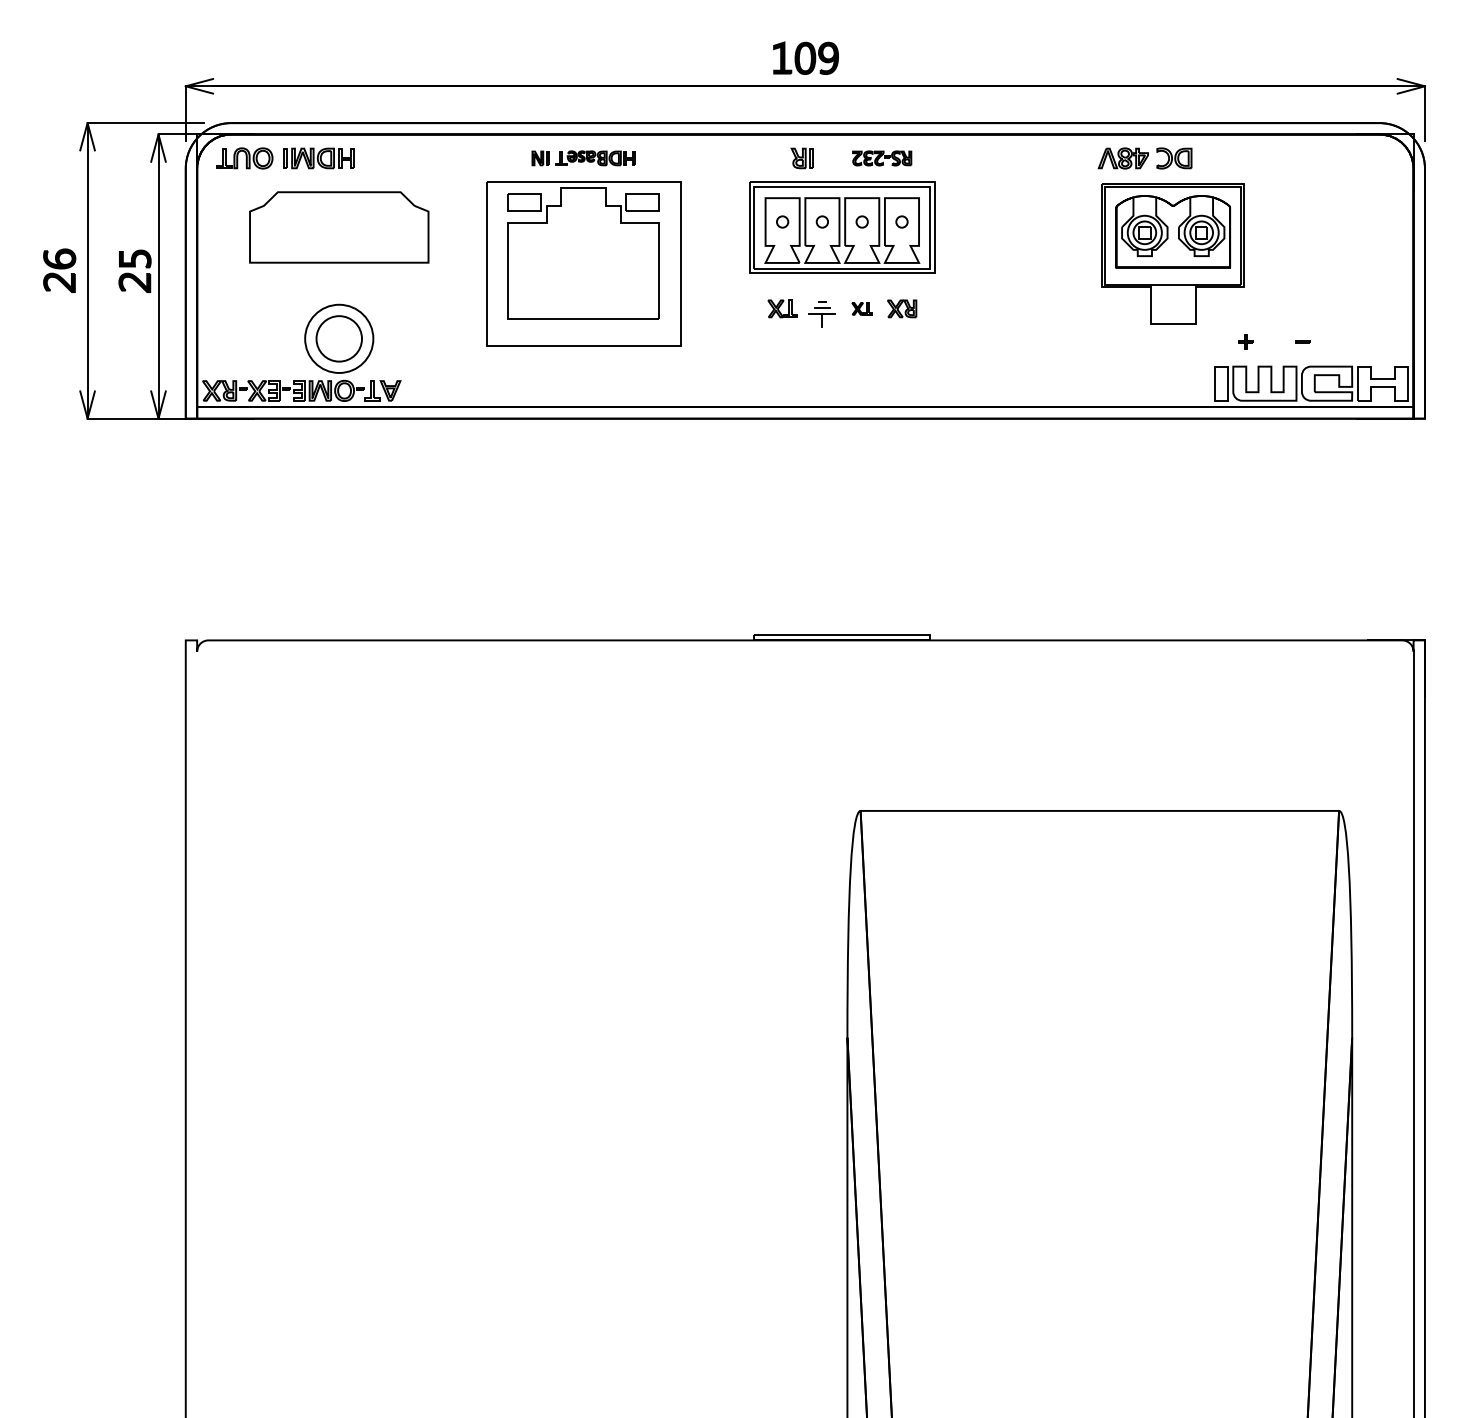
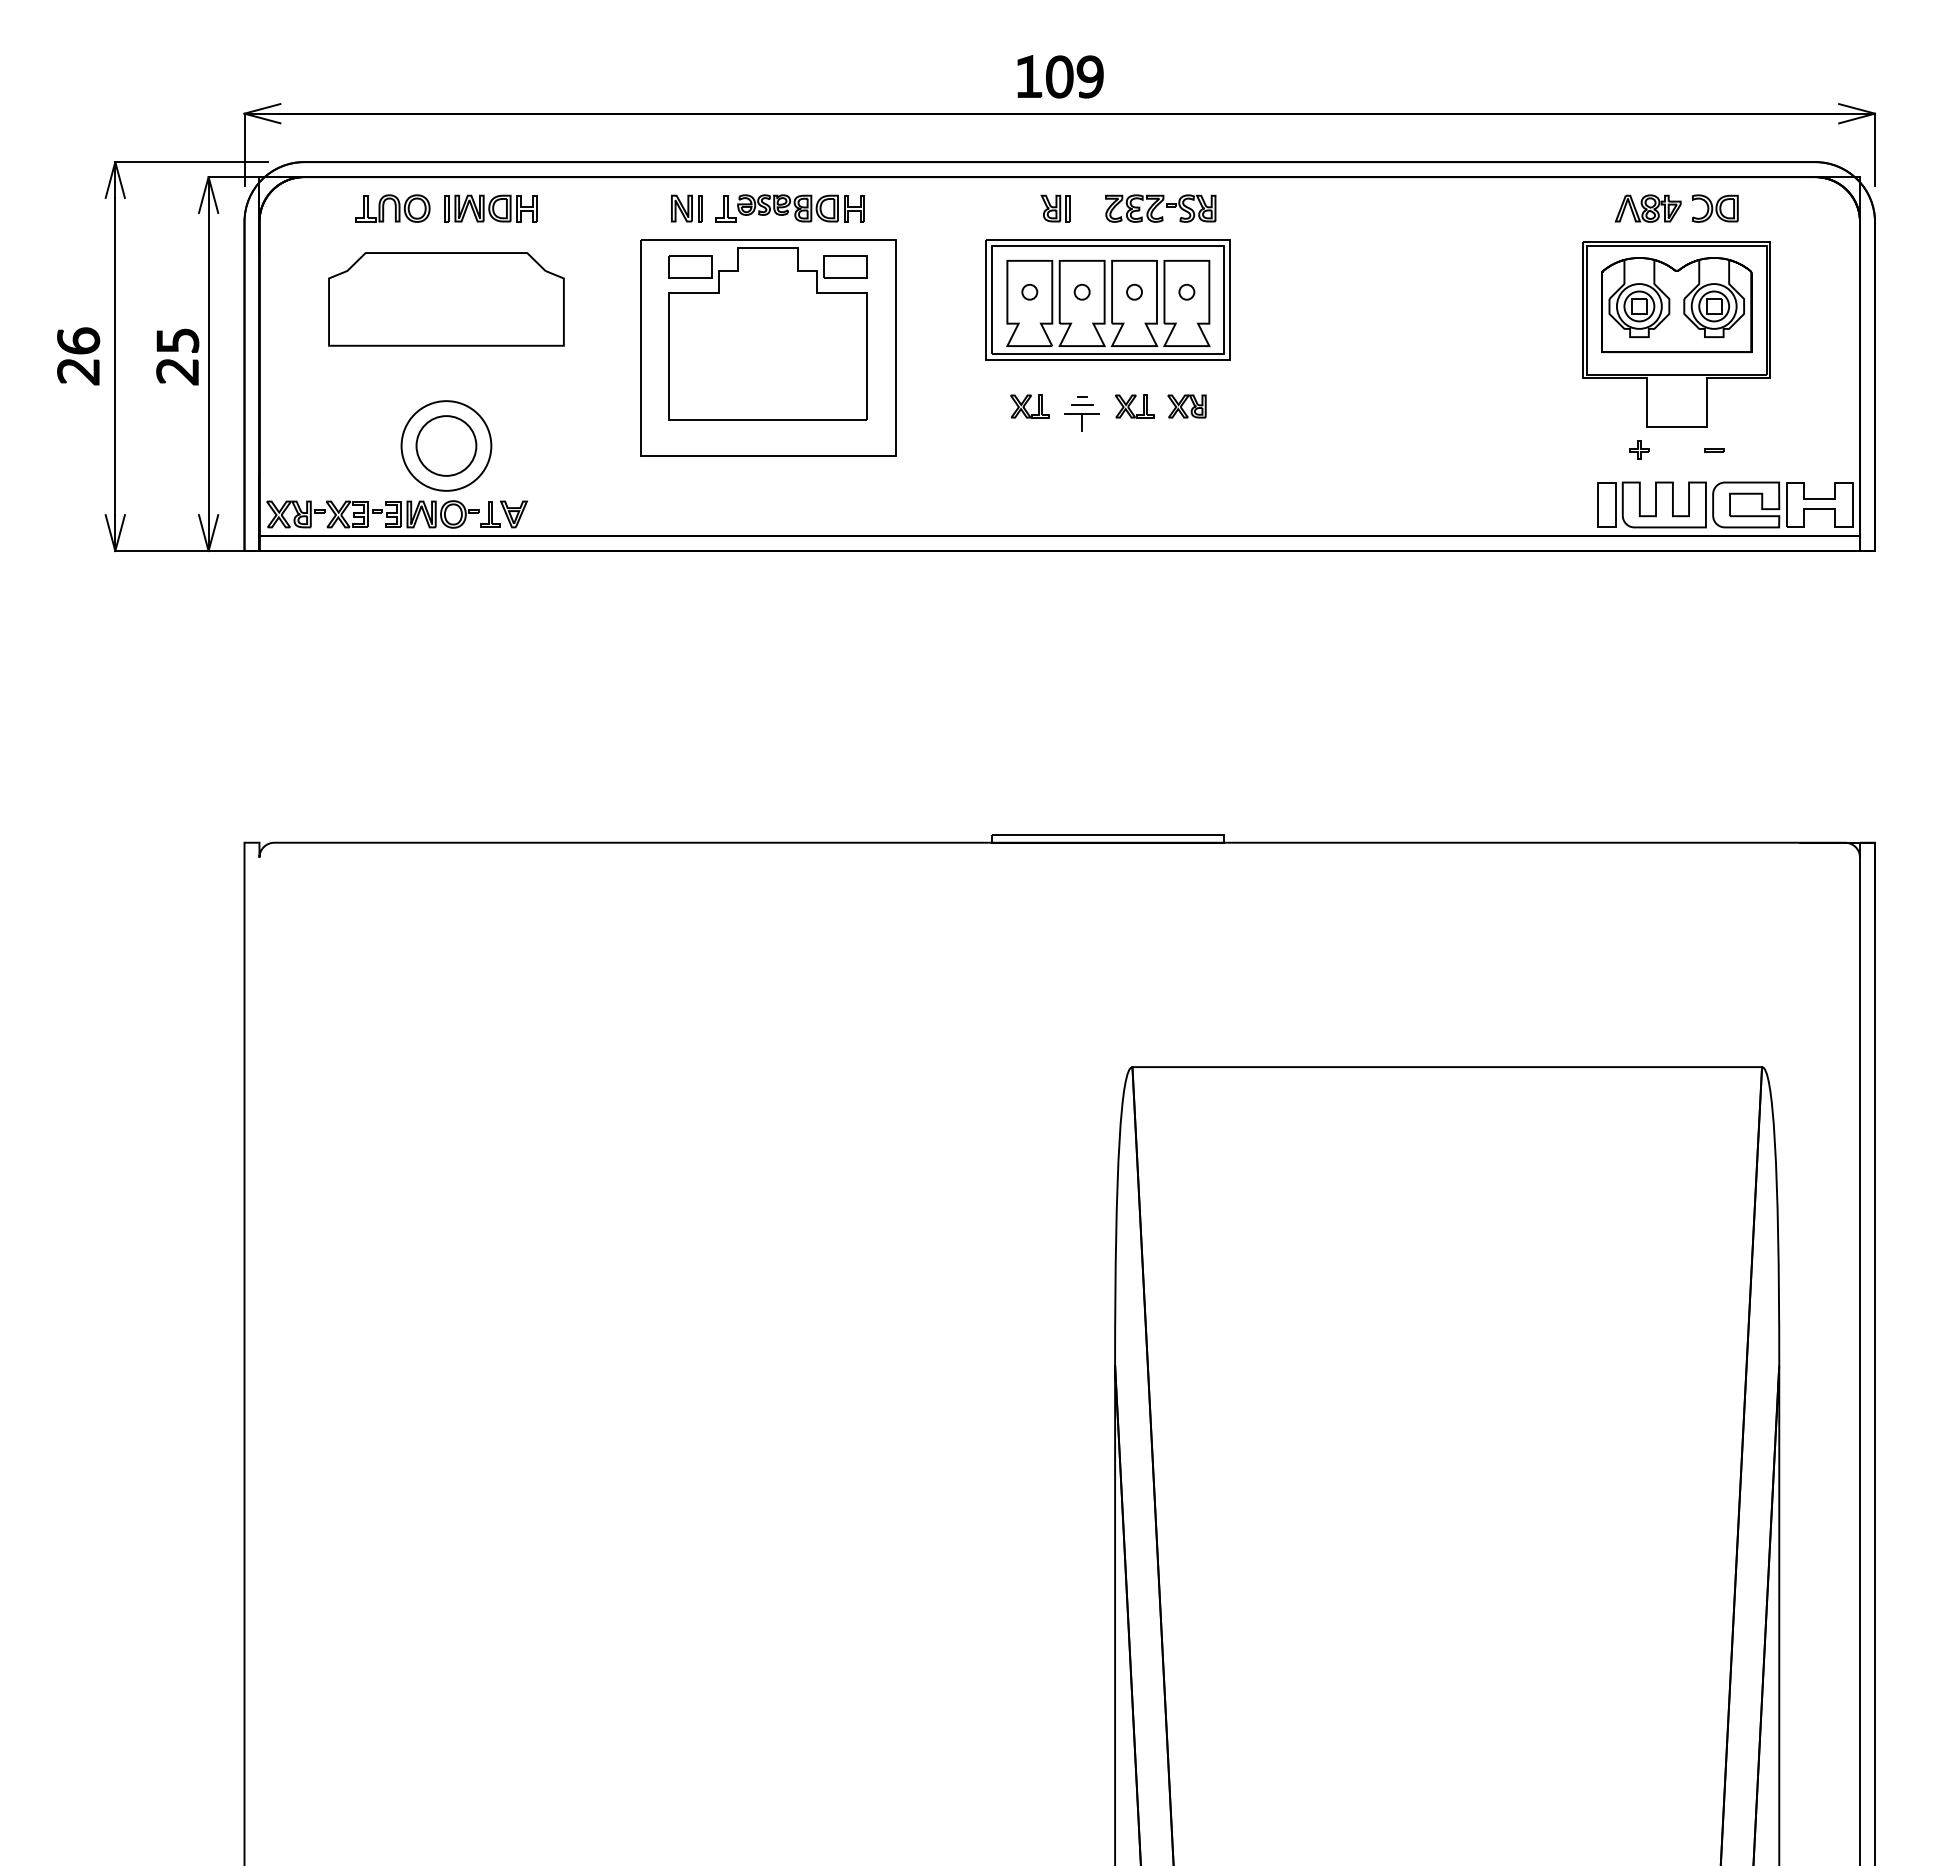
part: (285, 158) -> (446, 208), moved
part: (583, 158) -> (767, 208), size x1.43
part: (881, 158) -> (1160, 208), size x1.43
part: (1144, 158) -> (1676, 208), moved
part: (1173, 254) -> (1676, 334), moved
part: (862, 308) -> (1134, 406), size x1.43

